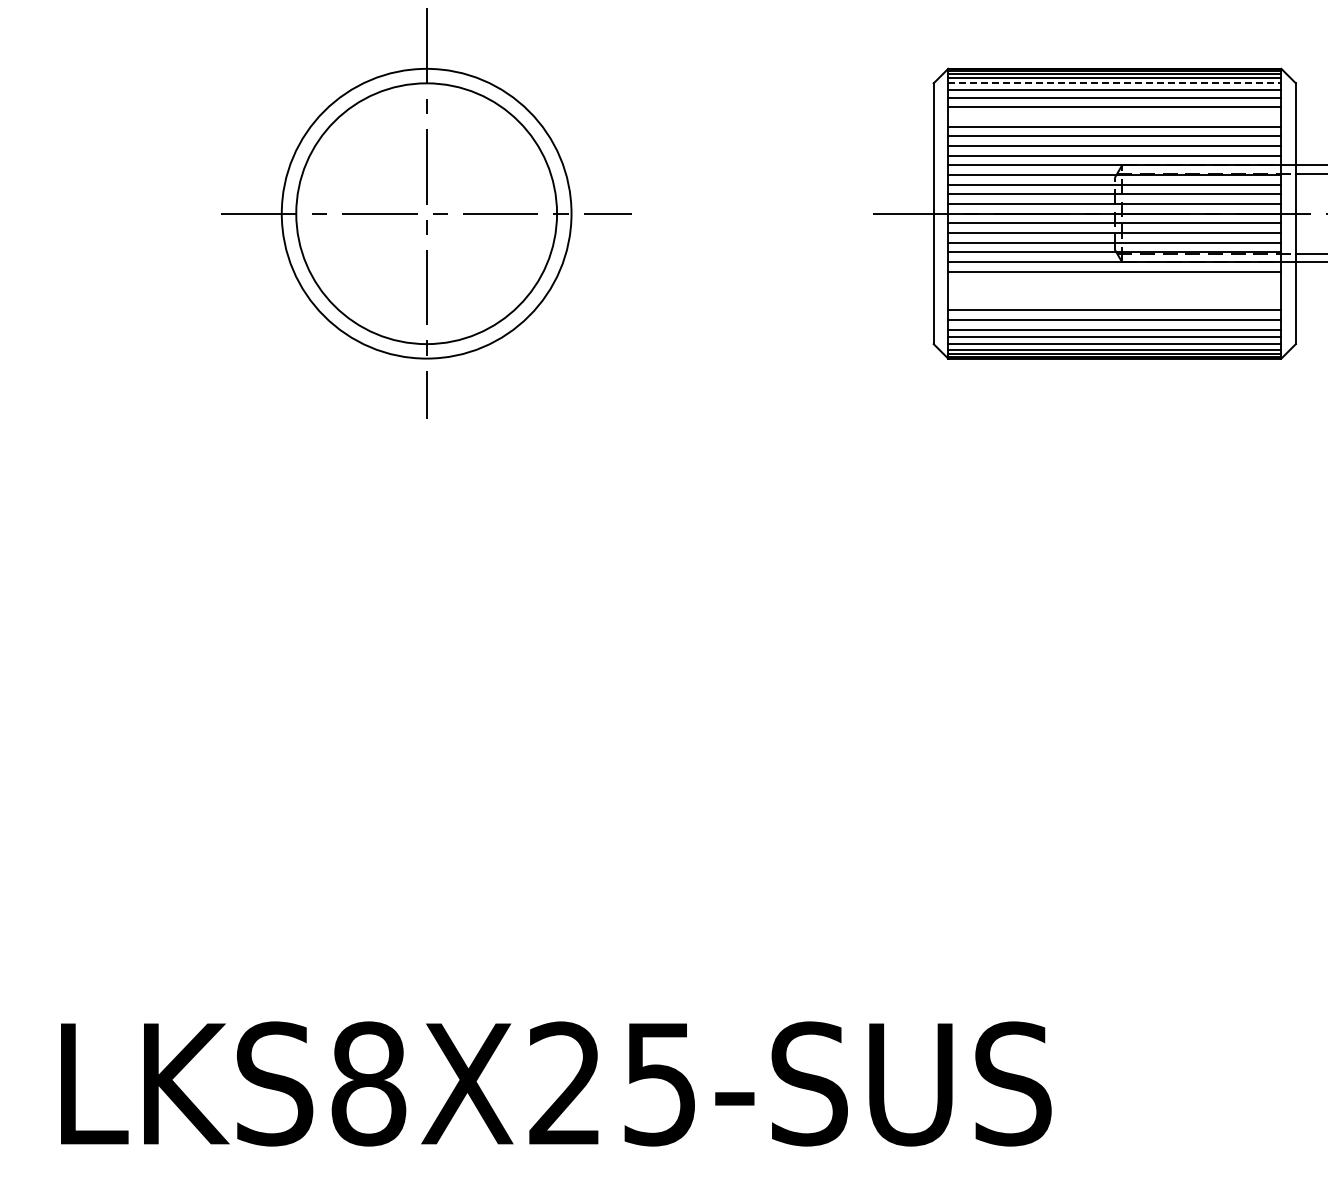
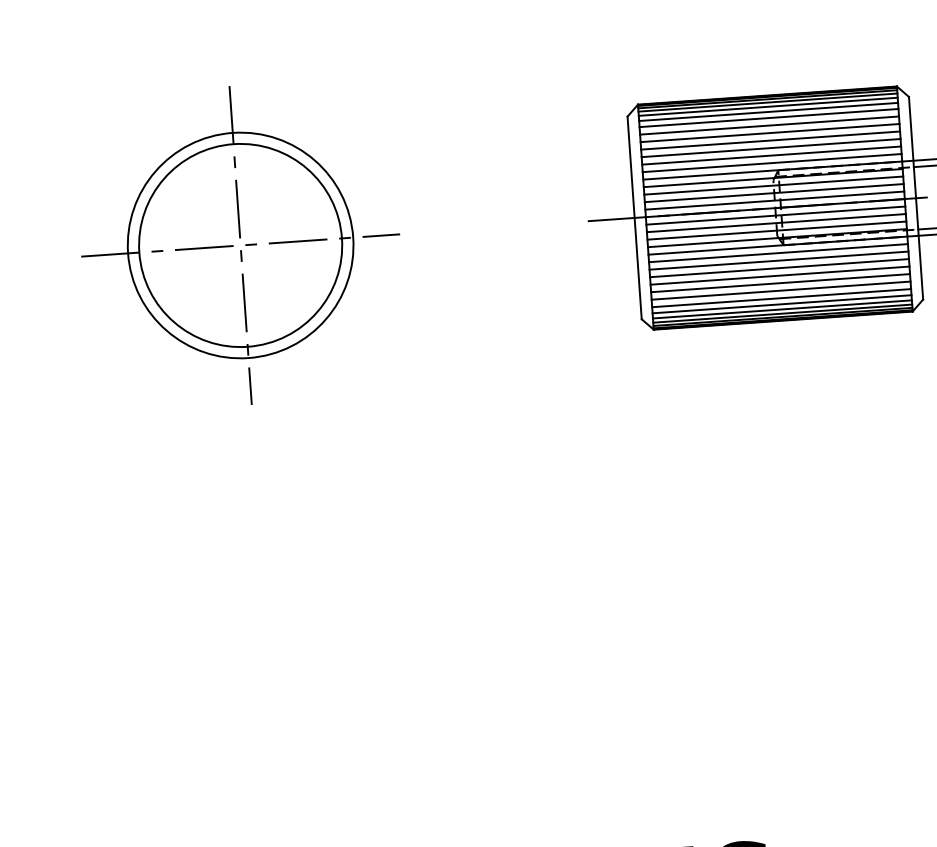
line: (1114, 83) -> (768, 106), dashed -> solid
line: (1114, 117) -> (769, 133), added
line: (1114, 281) -> (778, 260), added
line: (1114, 291) -> (779, 268), added
line: (1114, 300) -> (779, 275), added

